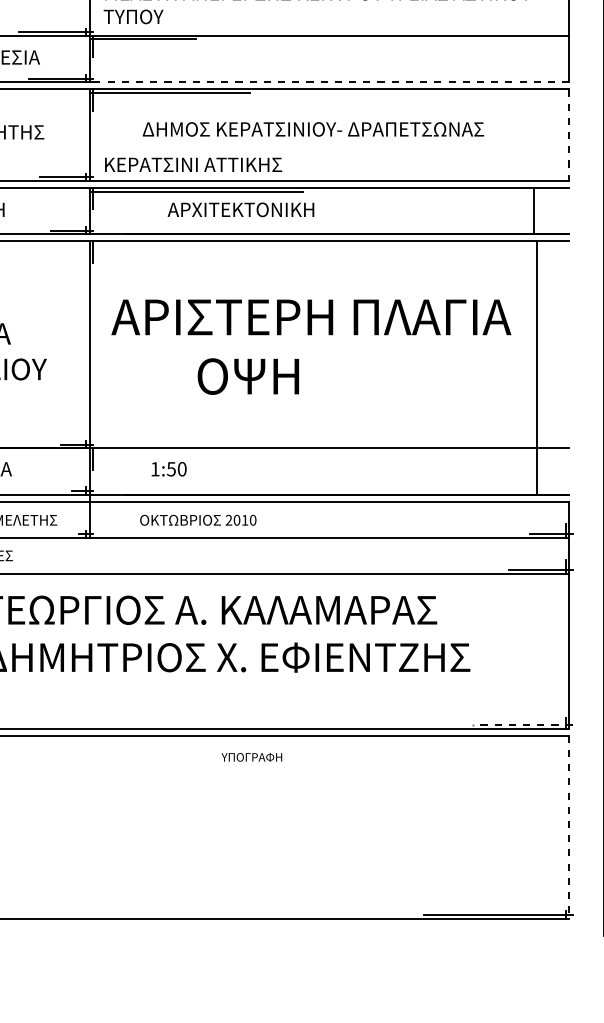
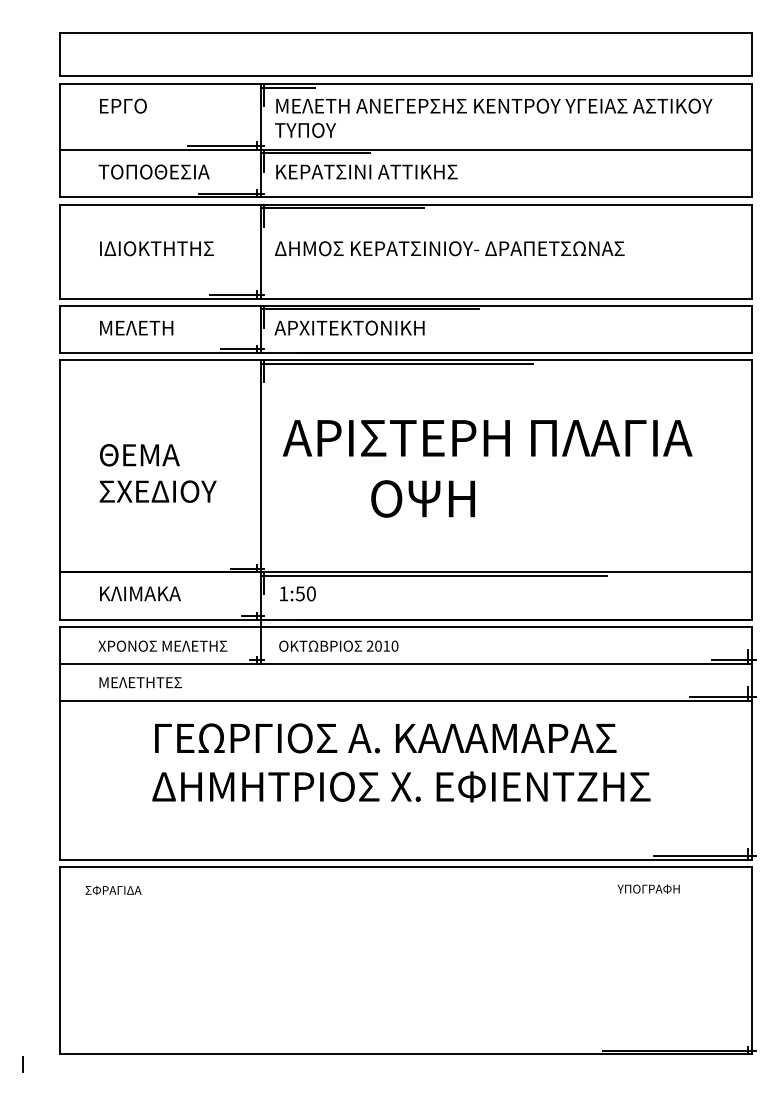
line: (331, 82) -> (508, 197), dashed -> solid
text: (313, 129) -> (449, 248), moved
line: (568, 135) -> (751, 251), dashed -> solid
text: (193, 164) -> (366, 171), moved
text: (240, 209) -> (349, 327), moved
line: (533, 211) -> (751, 329), moved
line: (222, 245) -> (396, 364), added
line: (536, 367) -> (751, 489), moved
line: (258, 452) -> (433, 576), added
text: (168, 468) -> (297, 593), moved
text: (198, 519) -> (338, 645), moved
line: (523, 724) -> (704, 855), dashed -> solid
text: (251, 756) -> (648, 888), moved
line: (568, 827) -> (751, 960), dashed -> solid

